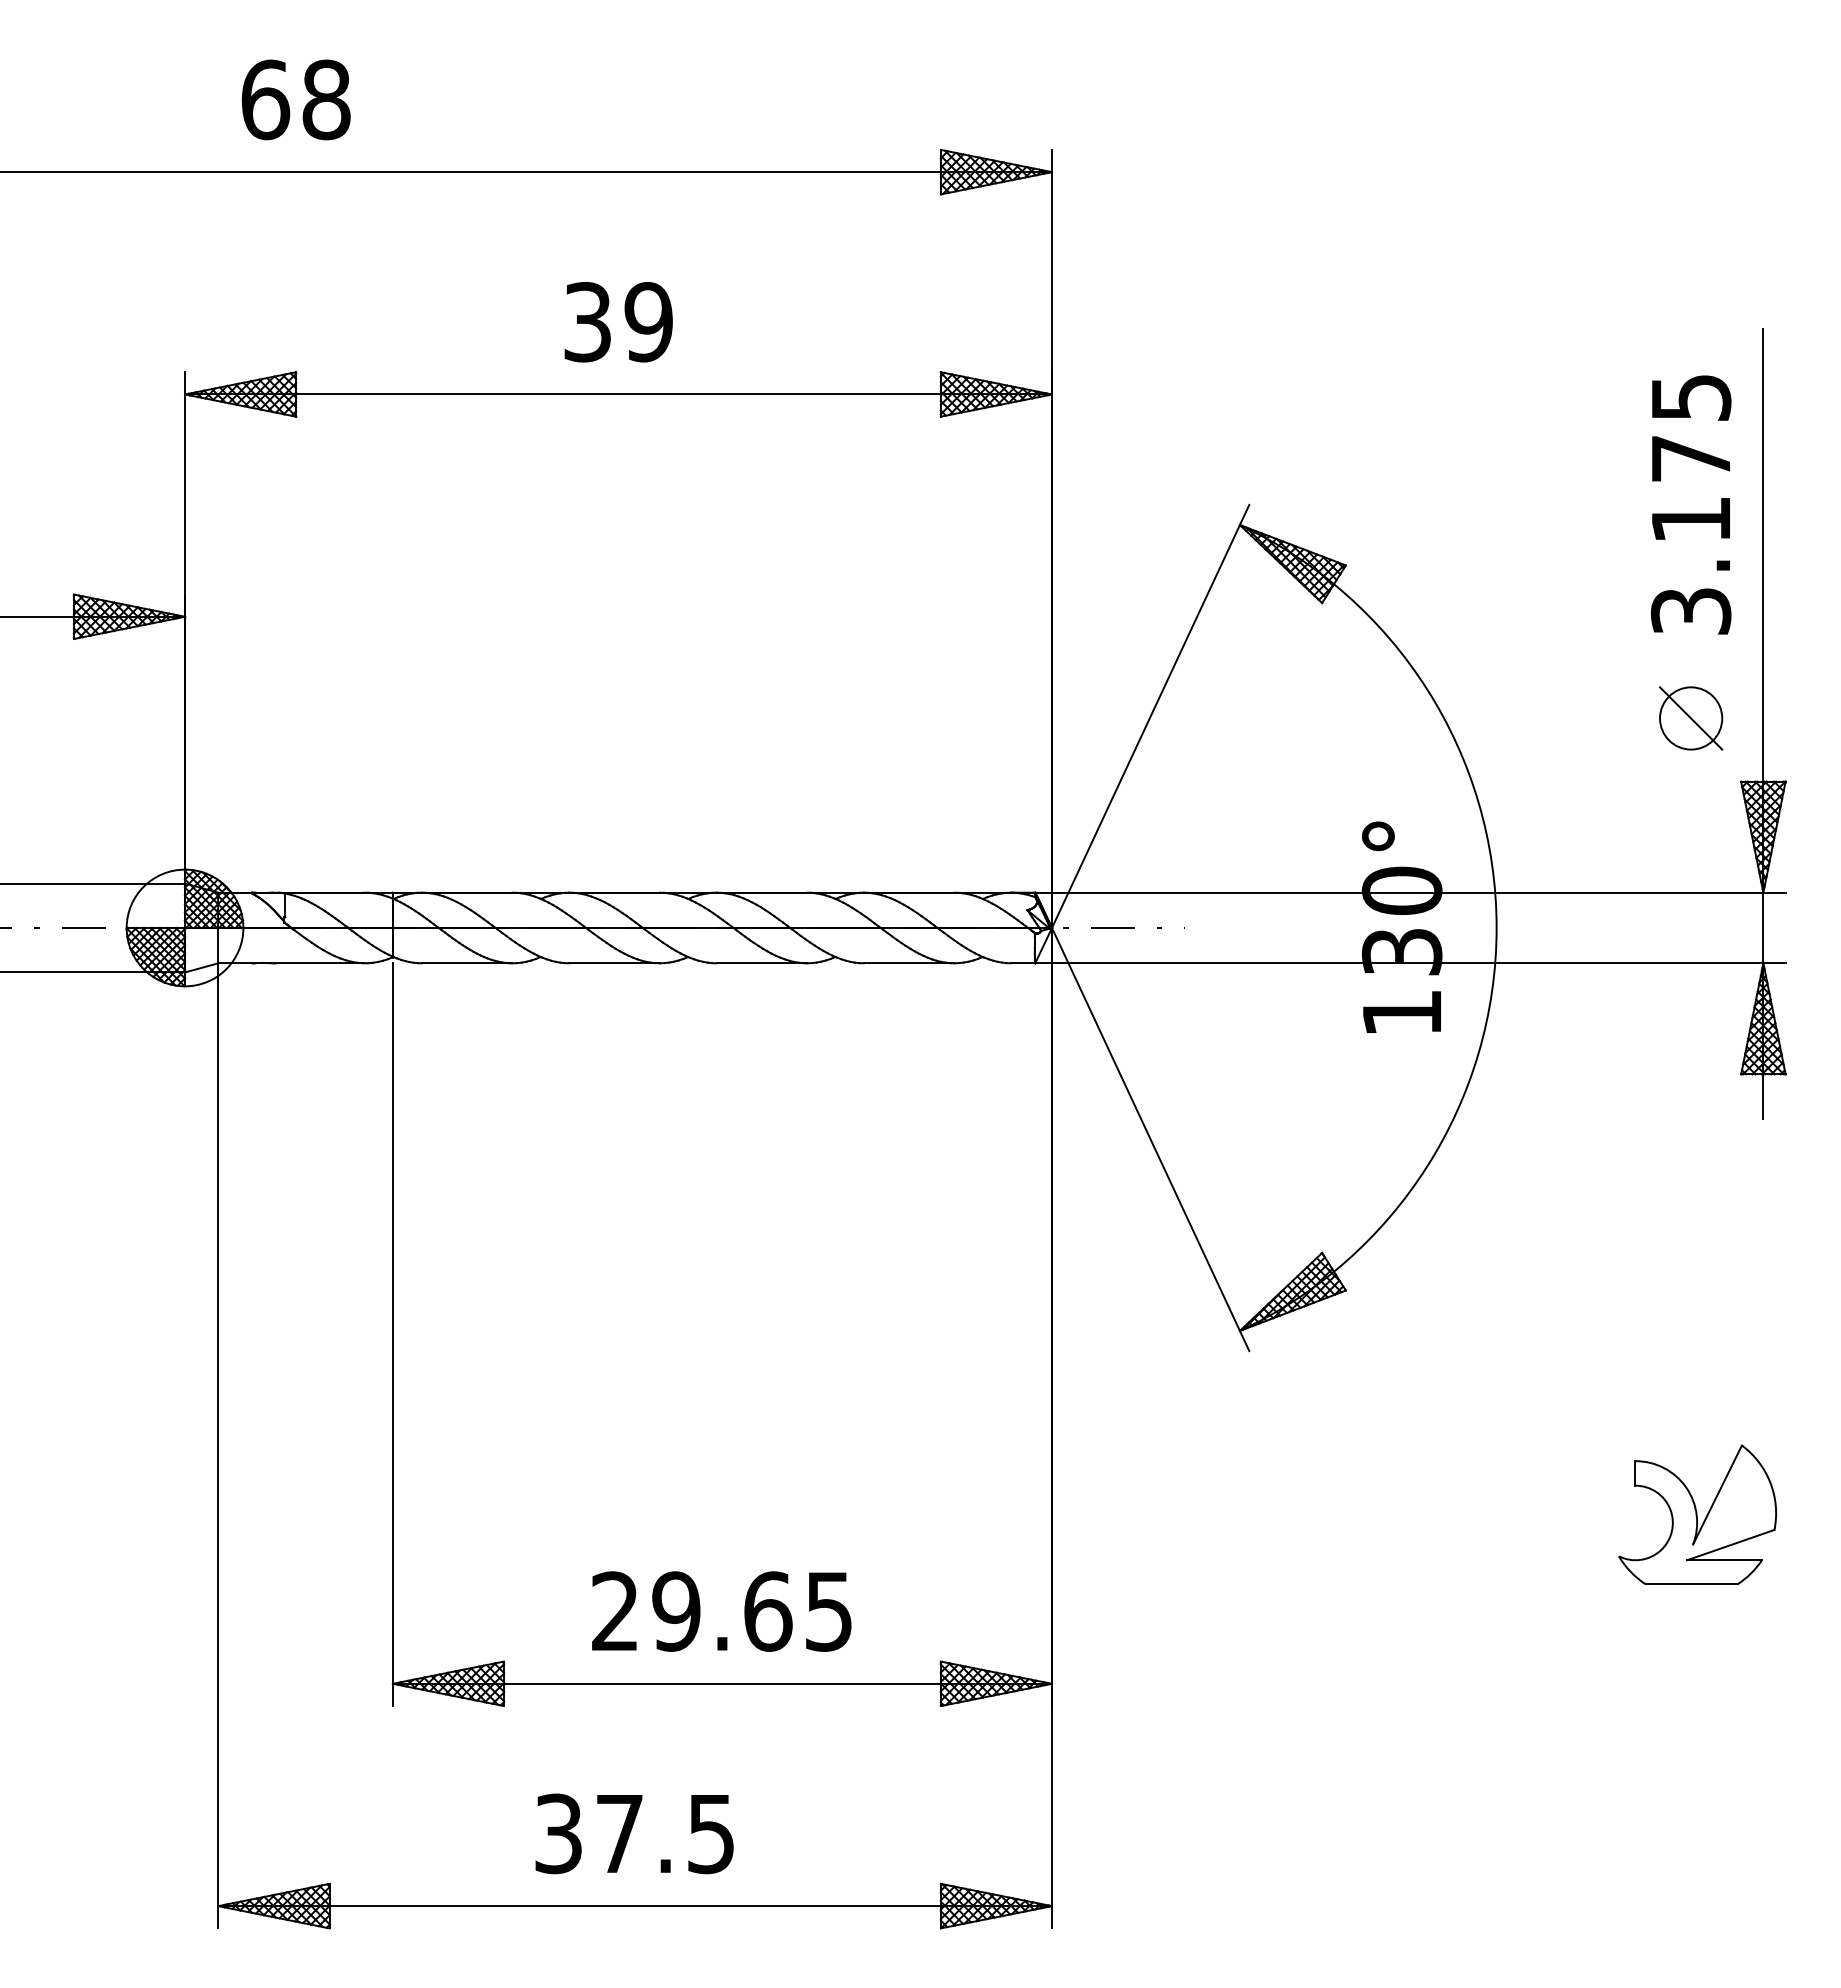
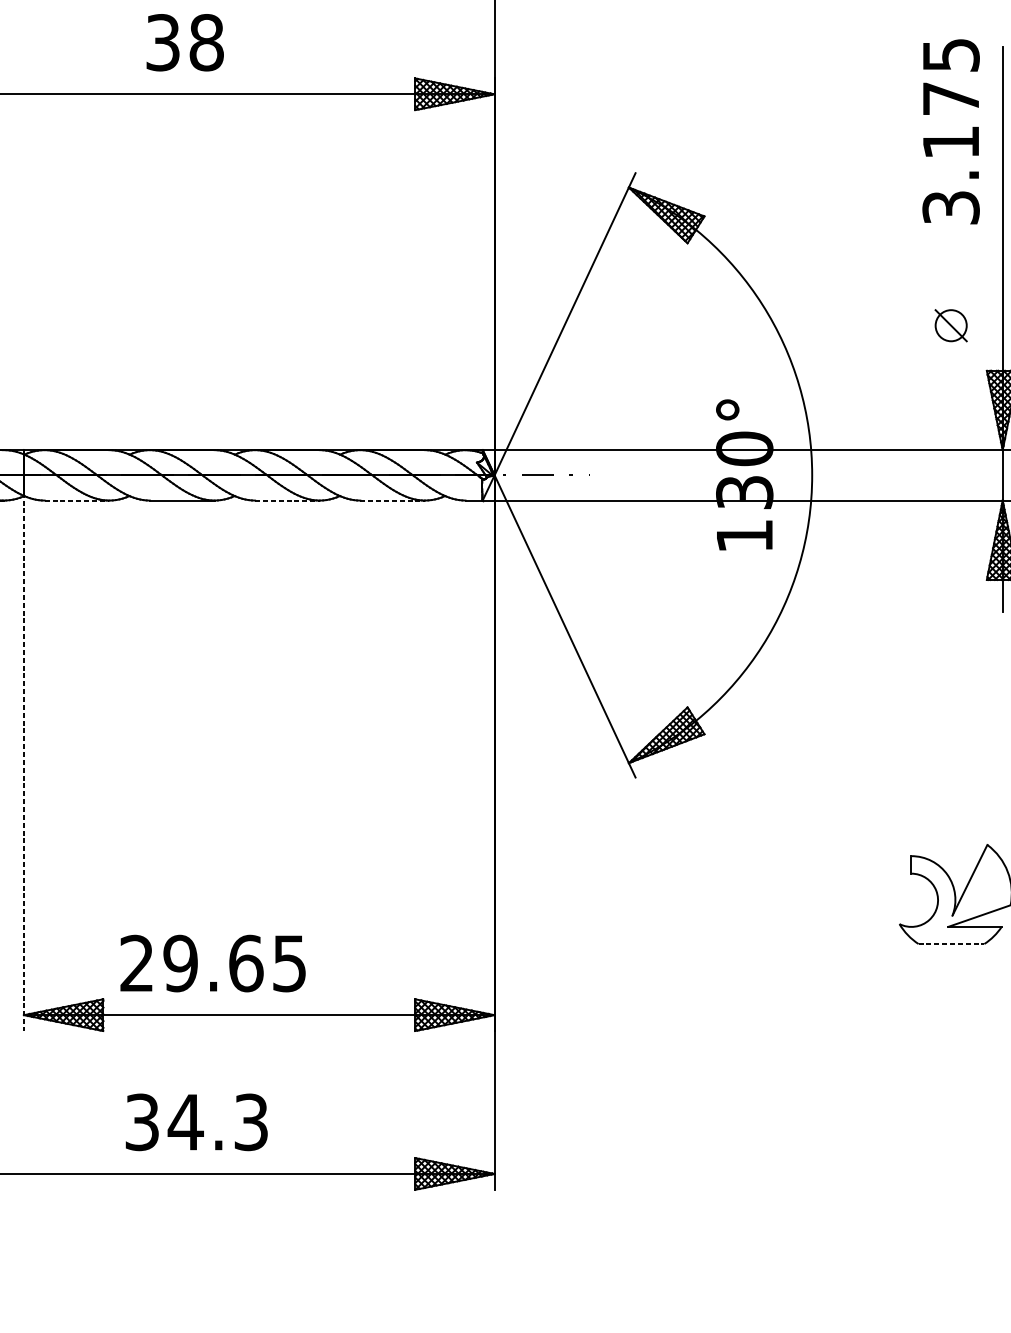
text: (648, 322) -> (206, 42), 39 -> 38
text: (1690, 504) -> (950, 131), moved
part: (1691, 718) -> (951, 325), size x0.7
line: (467, 963) -> (77, 500), solid -> dashed
line: (762, 963) -> (287, 500), solid -> dashed
line: (909, 963) -> (392, 500), solid -> dashed
line: (392, 1335) -> (23, 766), solid -> dashed
line: (1692, 1584) -> (952, 944), solid -> dashed
text: (721, 1611) -> (212, 963), moved
text: (664, 1833) -> (217, 1122), 37.5 -> 34.3

